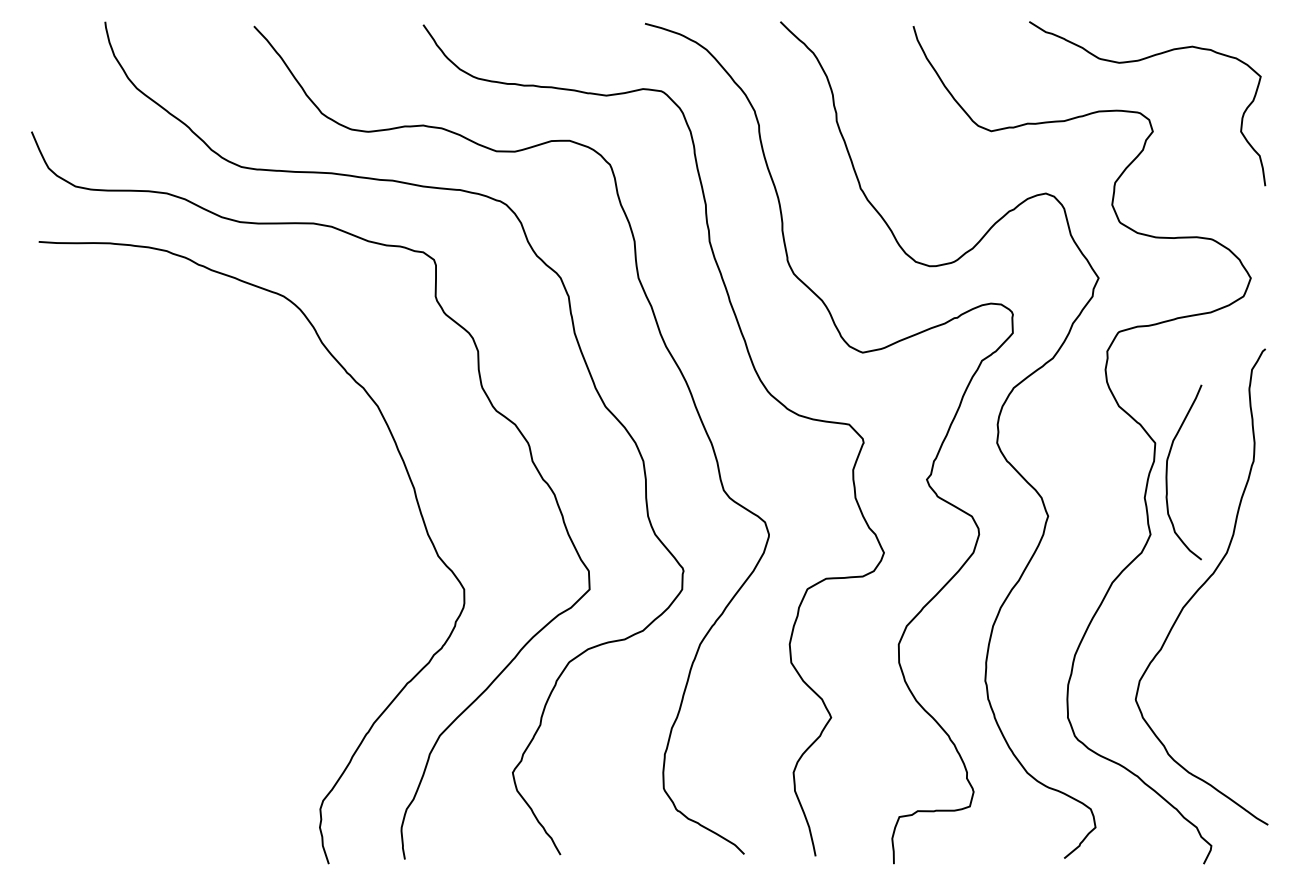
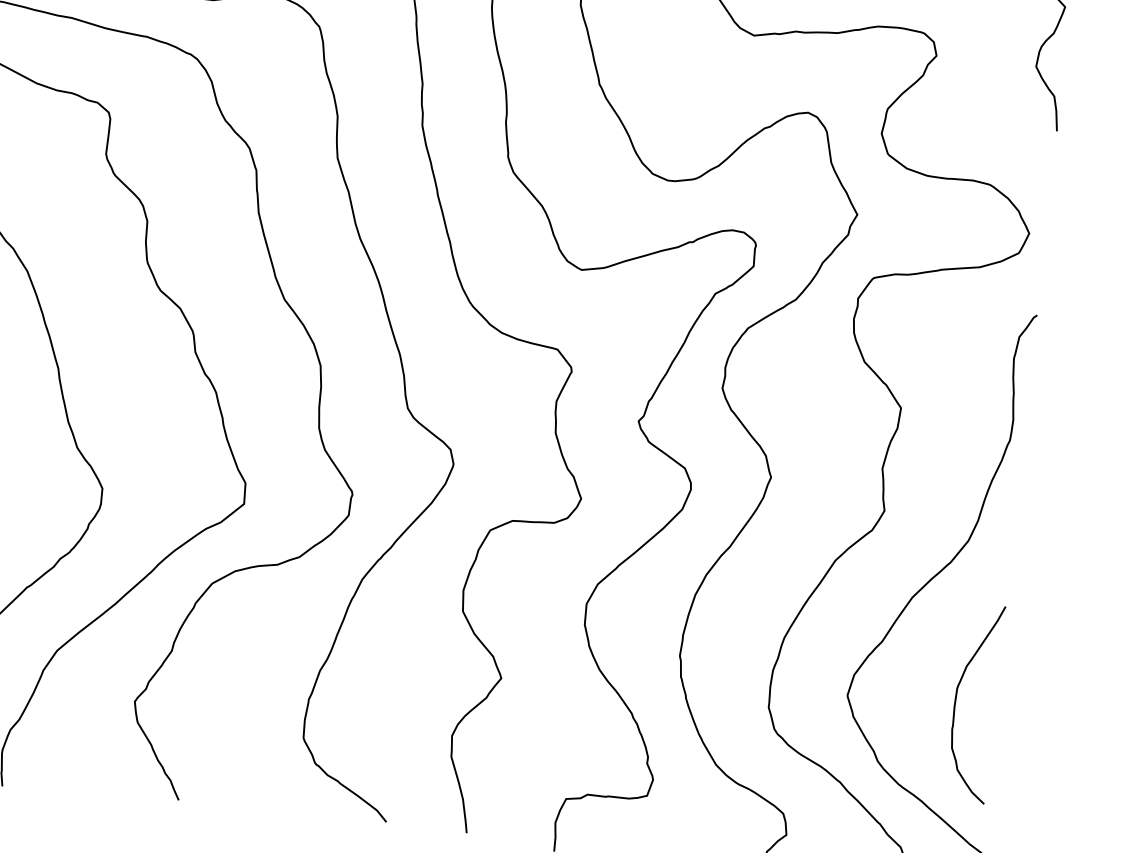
curve: (1167, 472) -> (956, 701), moved

